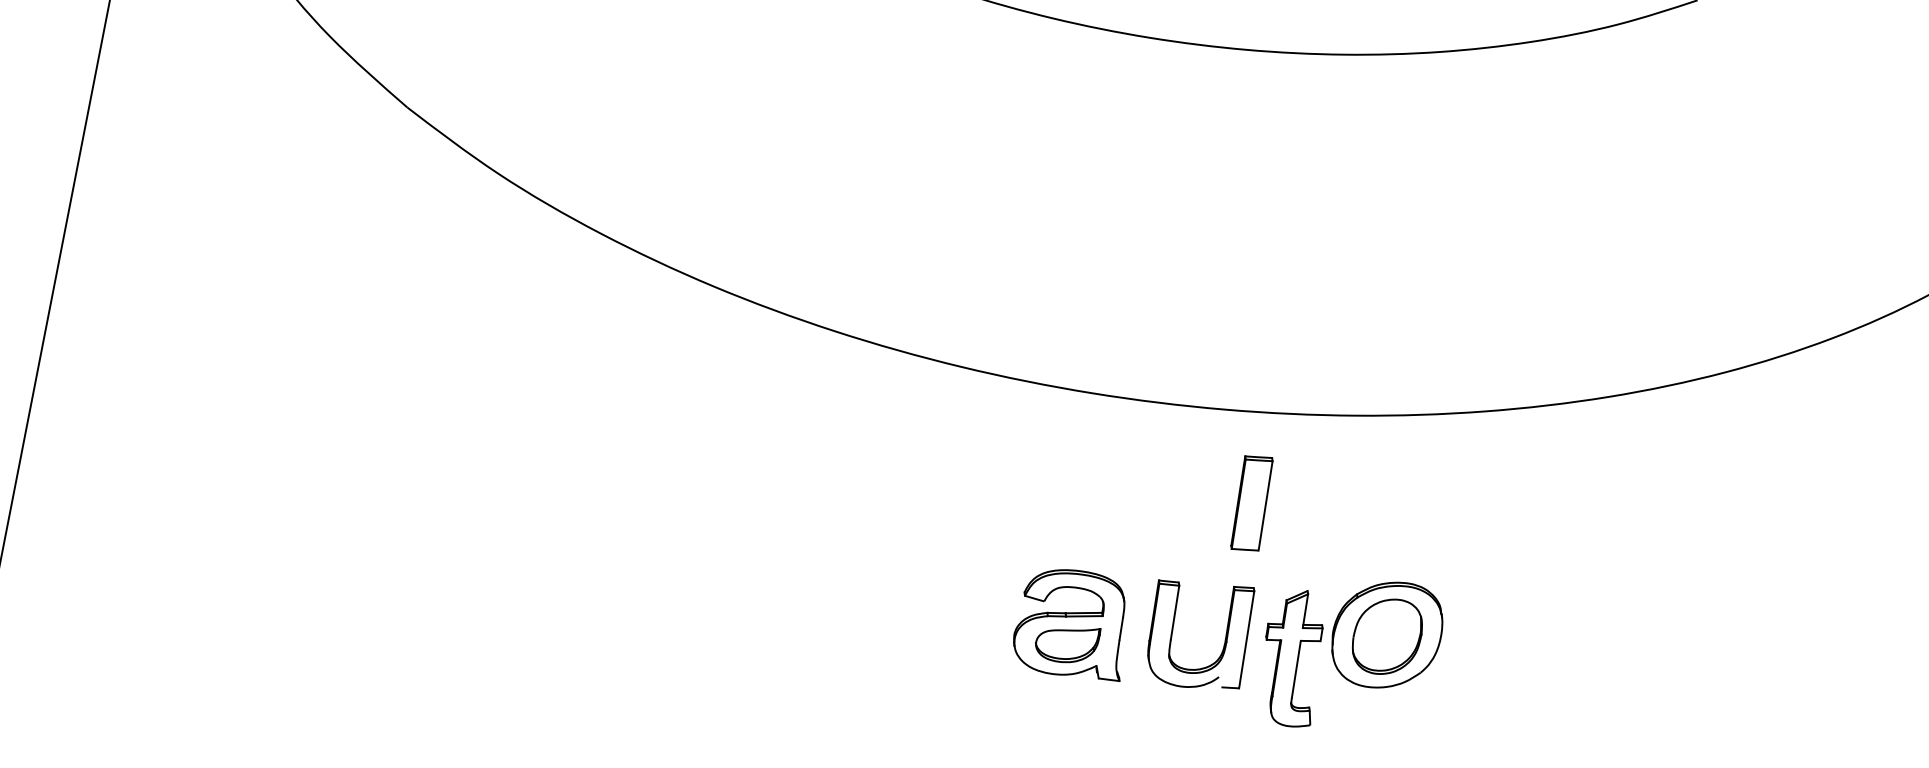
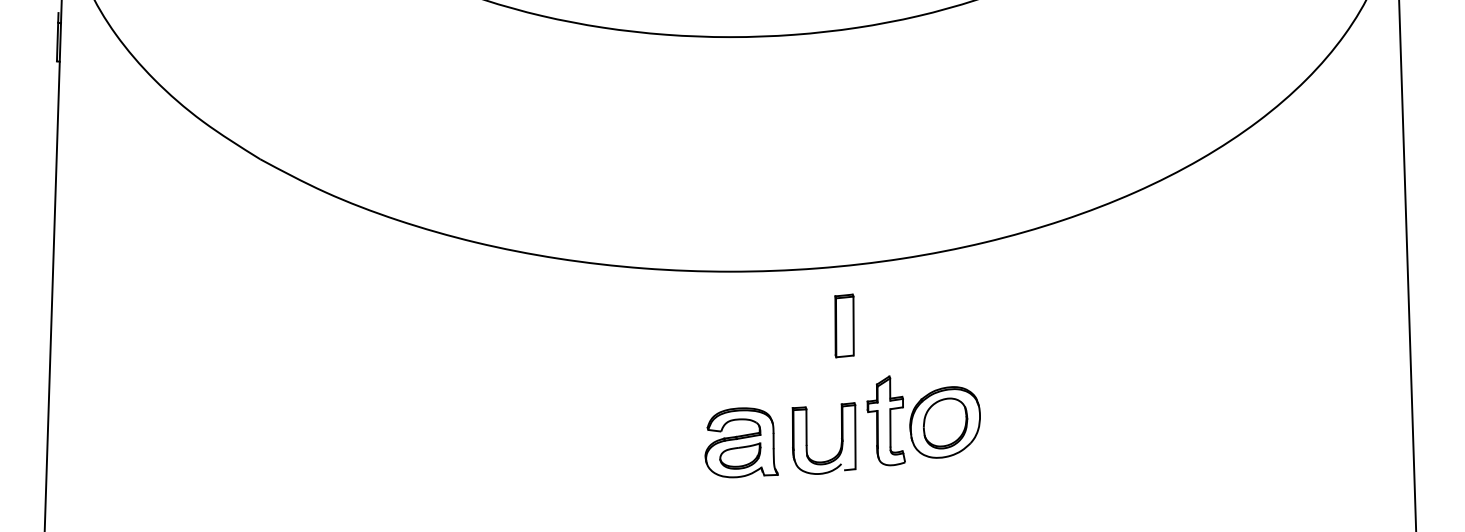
part: (1072, 622) -> (741, 442), moved
part: (1173, 630) -> (807, 438), moved
part: (1386, 634) -> (944, 422), moved

